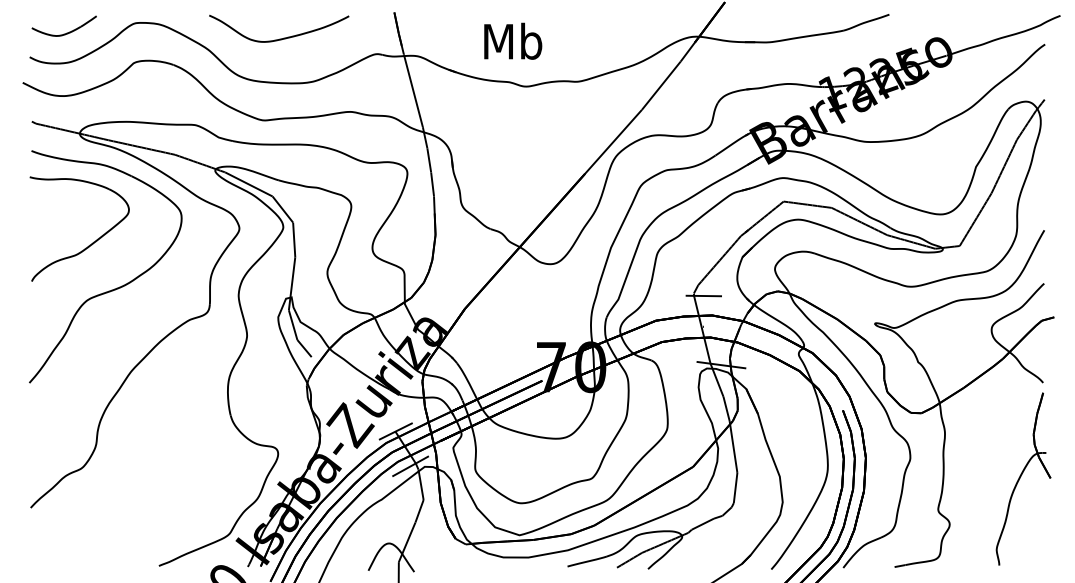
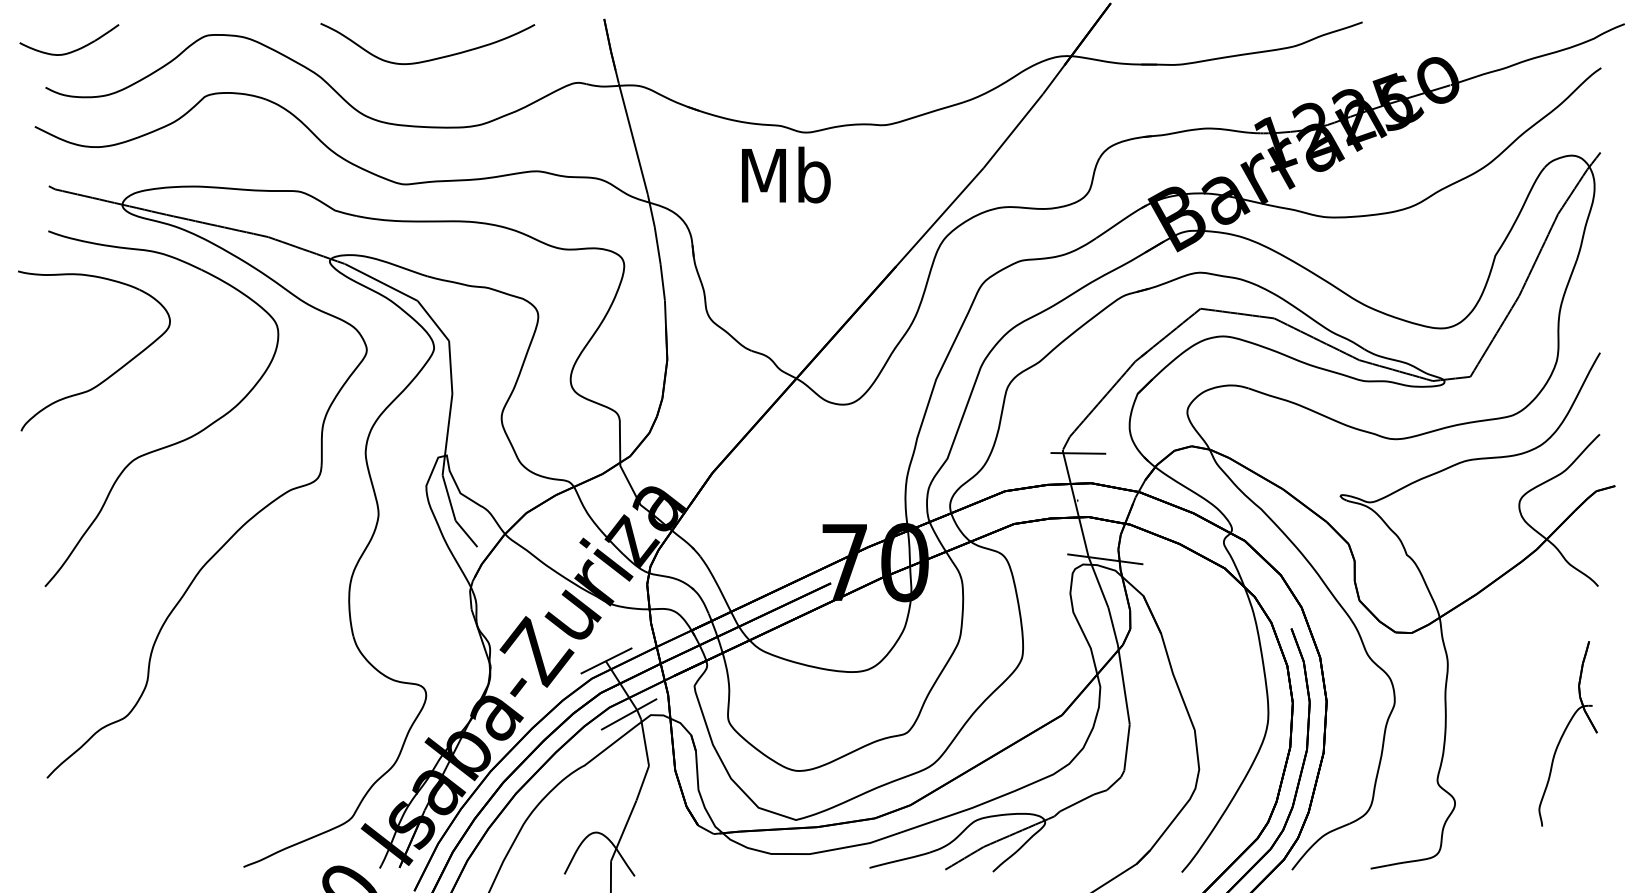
part: (66, 32) -> (72, 49), moved
text: (513, 40) -> (786, 173), moved
part: (93, 241) -> (115, 369), moved
part: (1023, 478) -> (1568, 733), size x0.7

